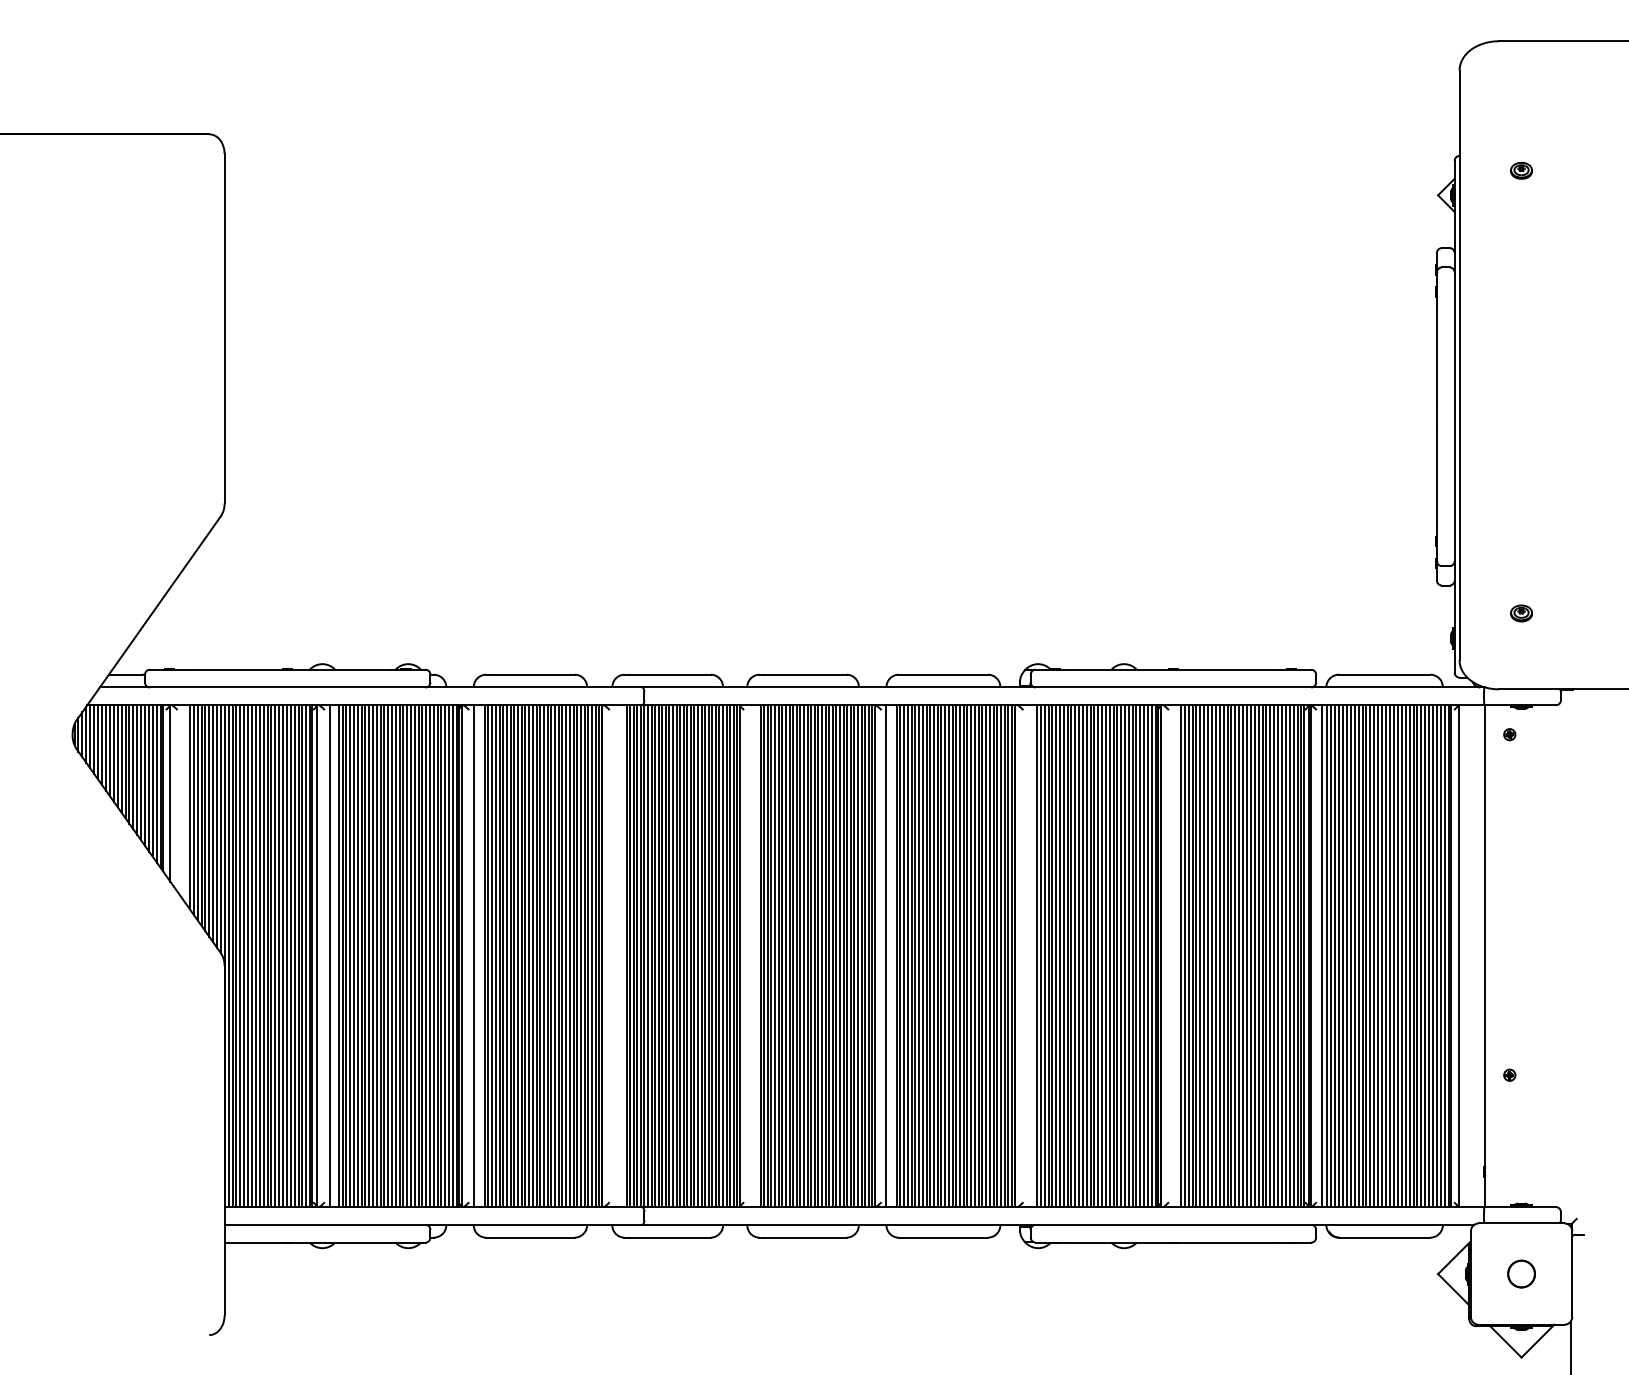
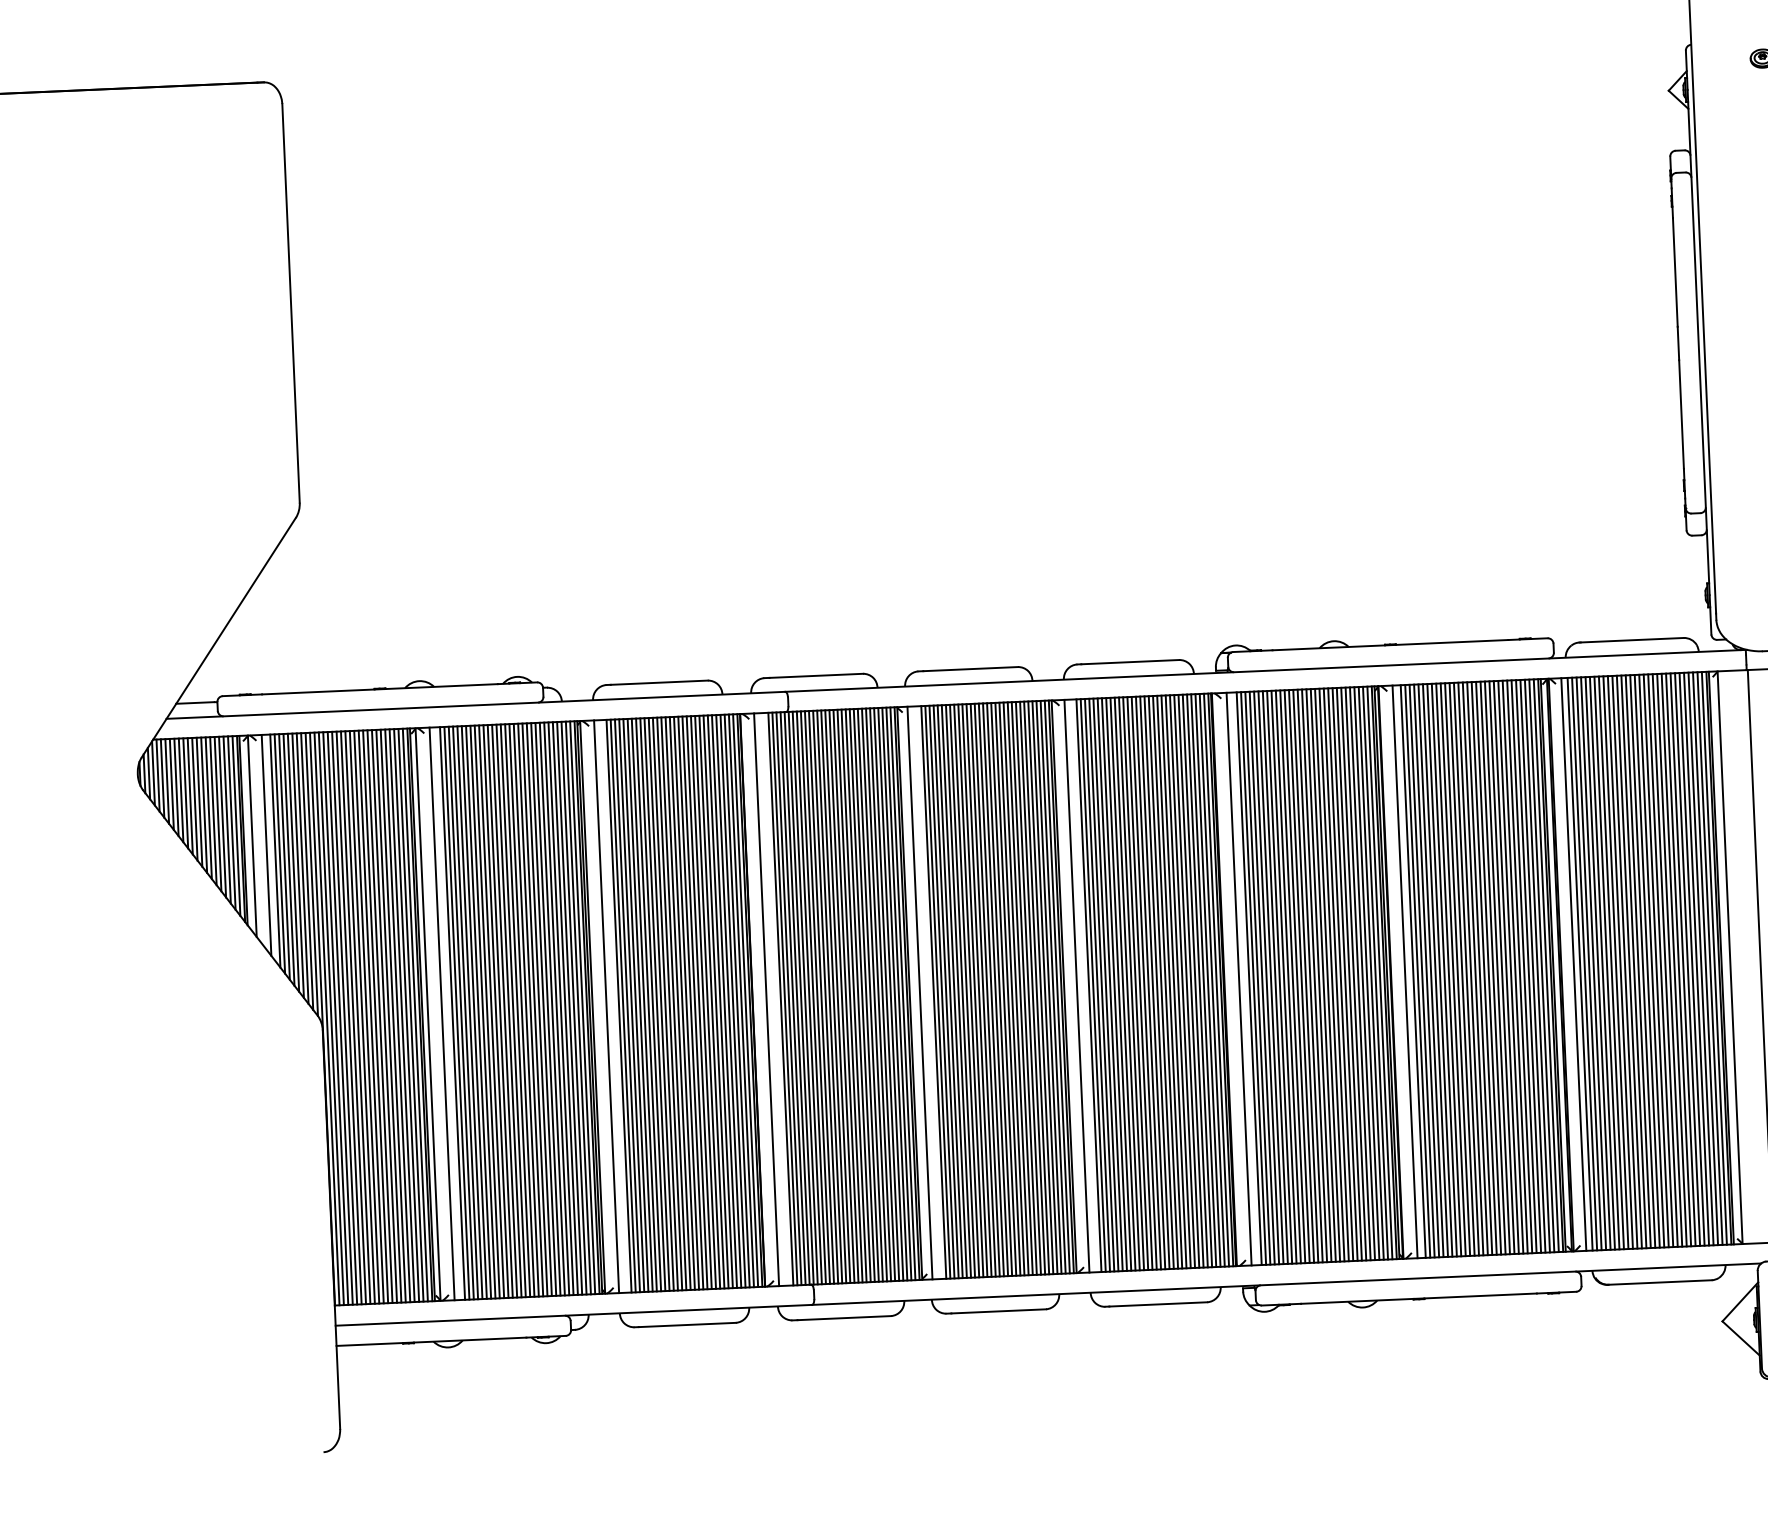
line: (182, 801) -> (266, 844), added
line: (614, 956) -> (767, 1000), added
line: (748, 956) -> (919, 993), added
line: (1028, 956) -> (1239, 979), added
line: (1173, 956) -> (1404, 972), added

